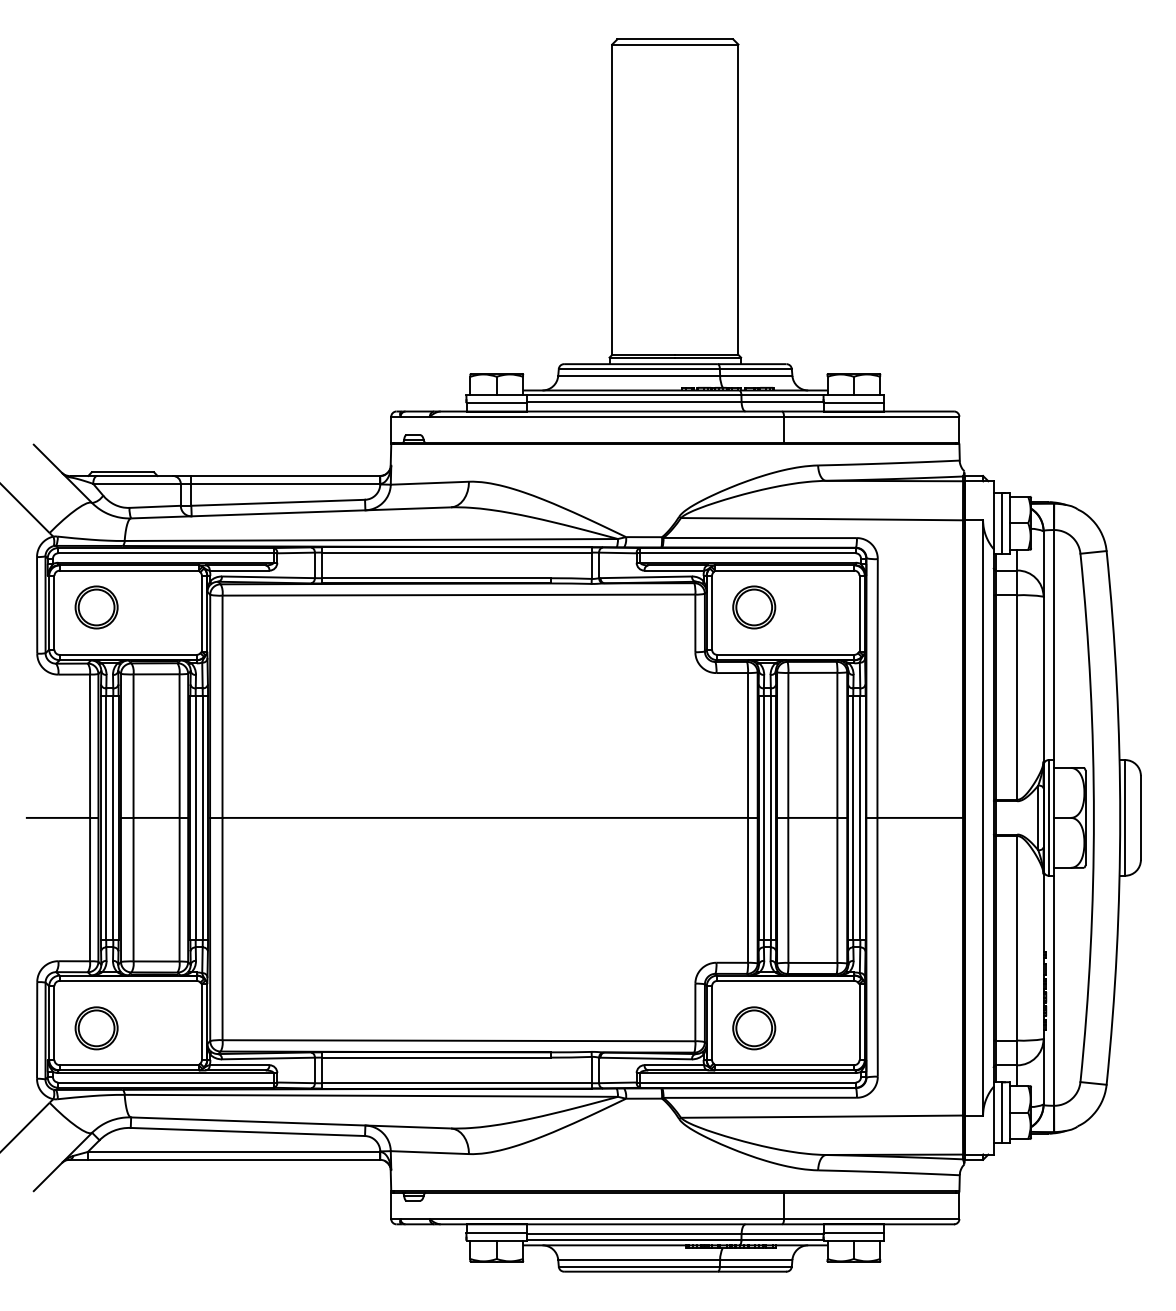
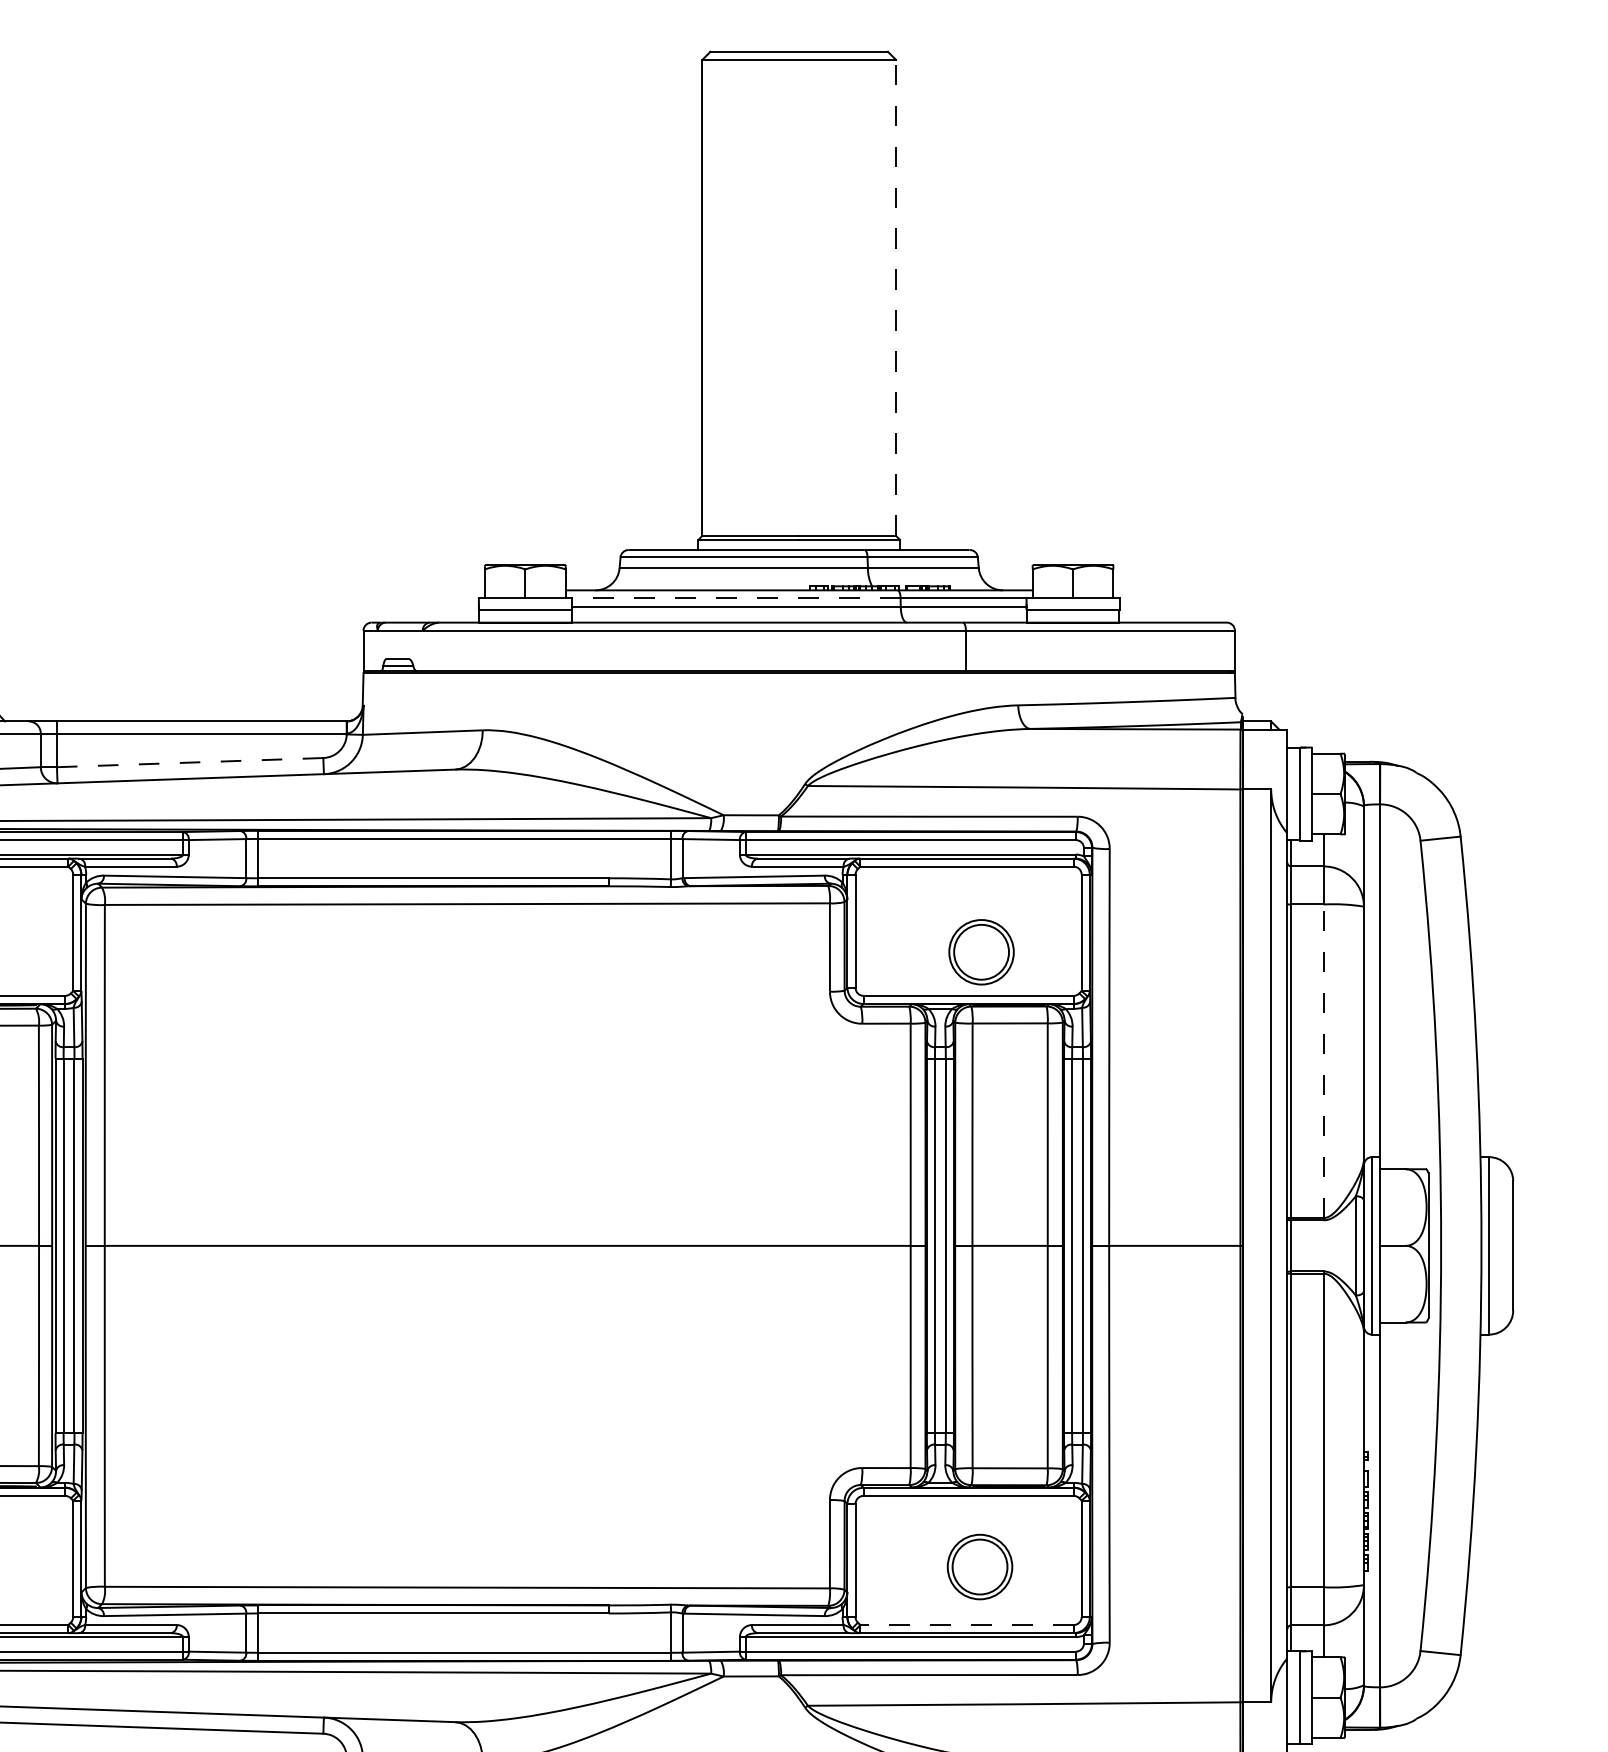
line: (738, 199) -> (896, 297), solid -> dashed
line: (633, 395) -> (735, 598), solid -> dashed
line: (278, 502) -> (190, 762), solid -> dashed
part: (754, 607) -> (981, 952), moved
line: (1017, 697) -> (1323, 1061), solid -> dashed
part: (754, 1028) -> (980, 1567), moved
line: (784, 1065) -> (966, 1625), solid -> dashed

